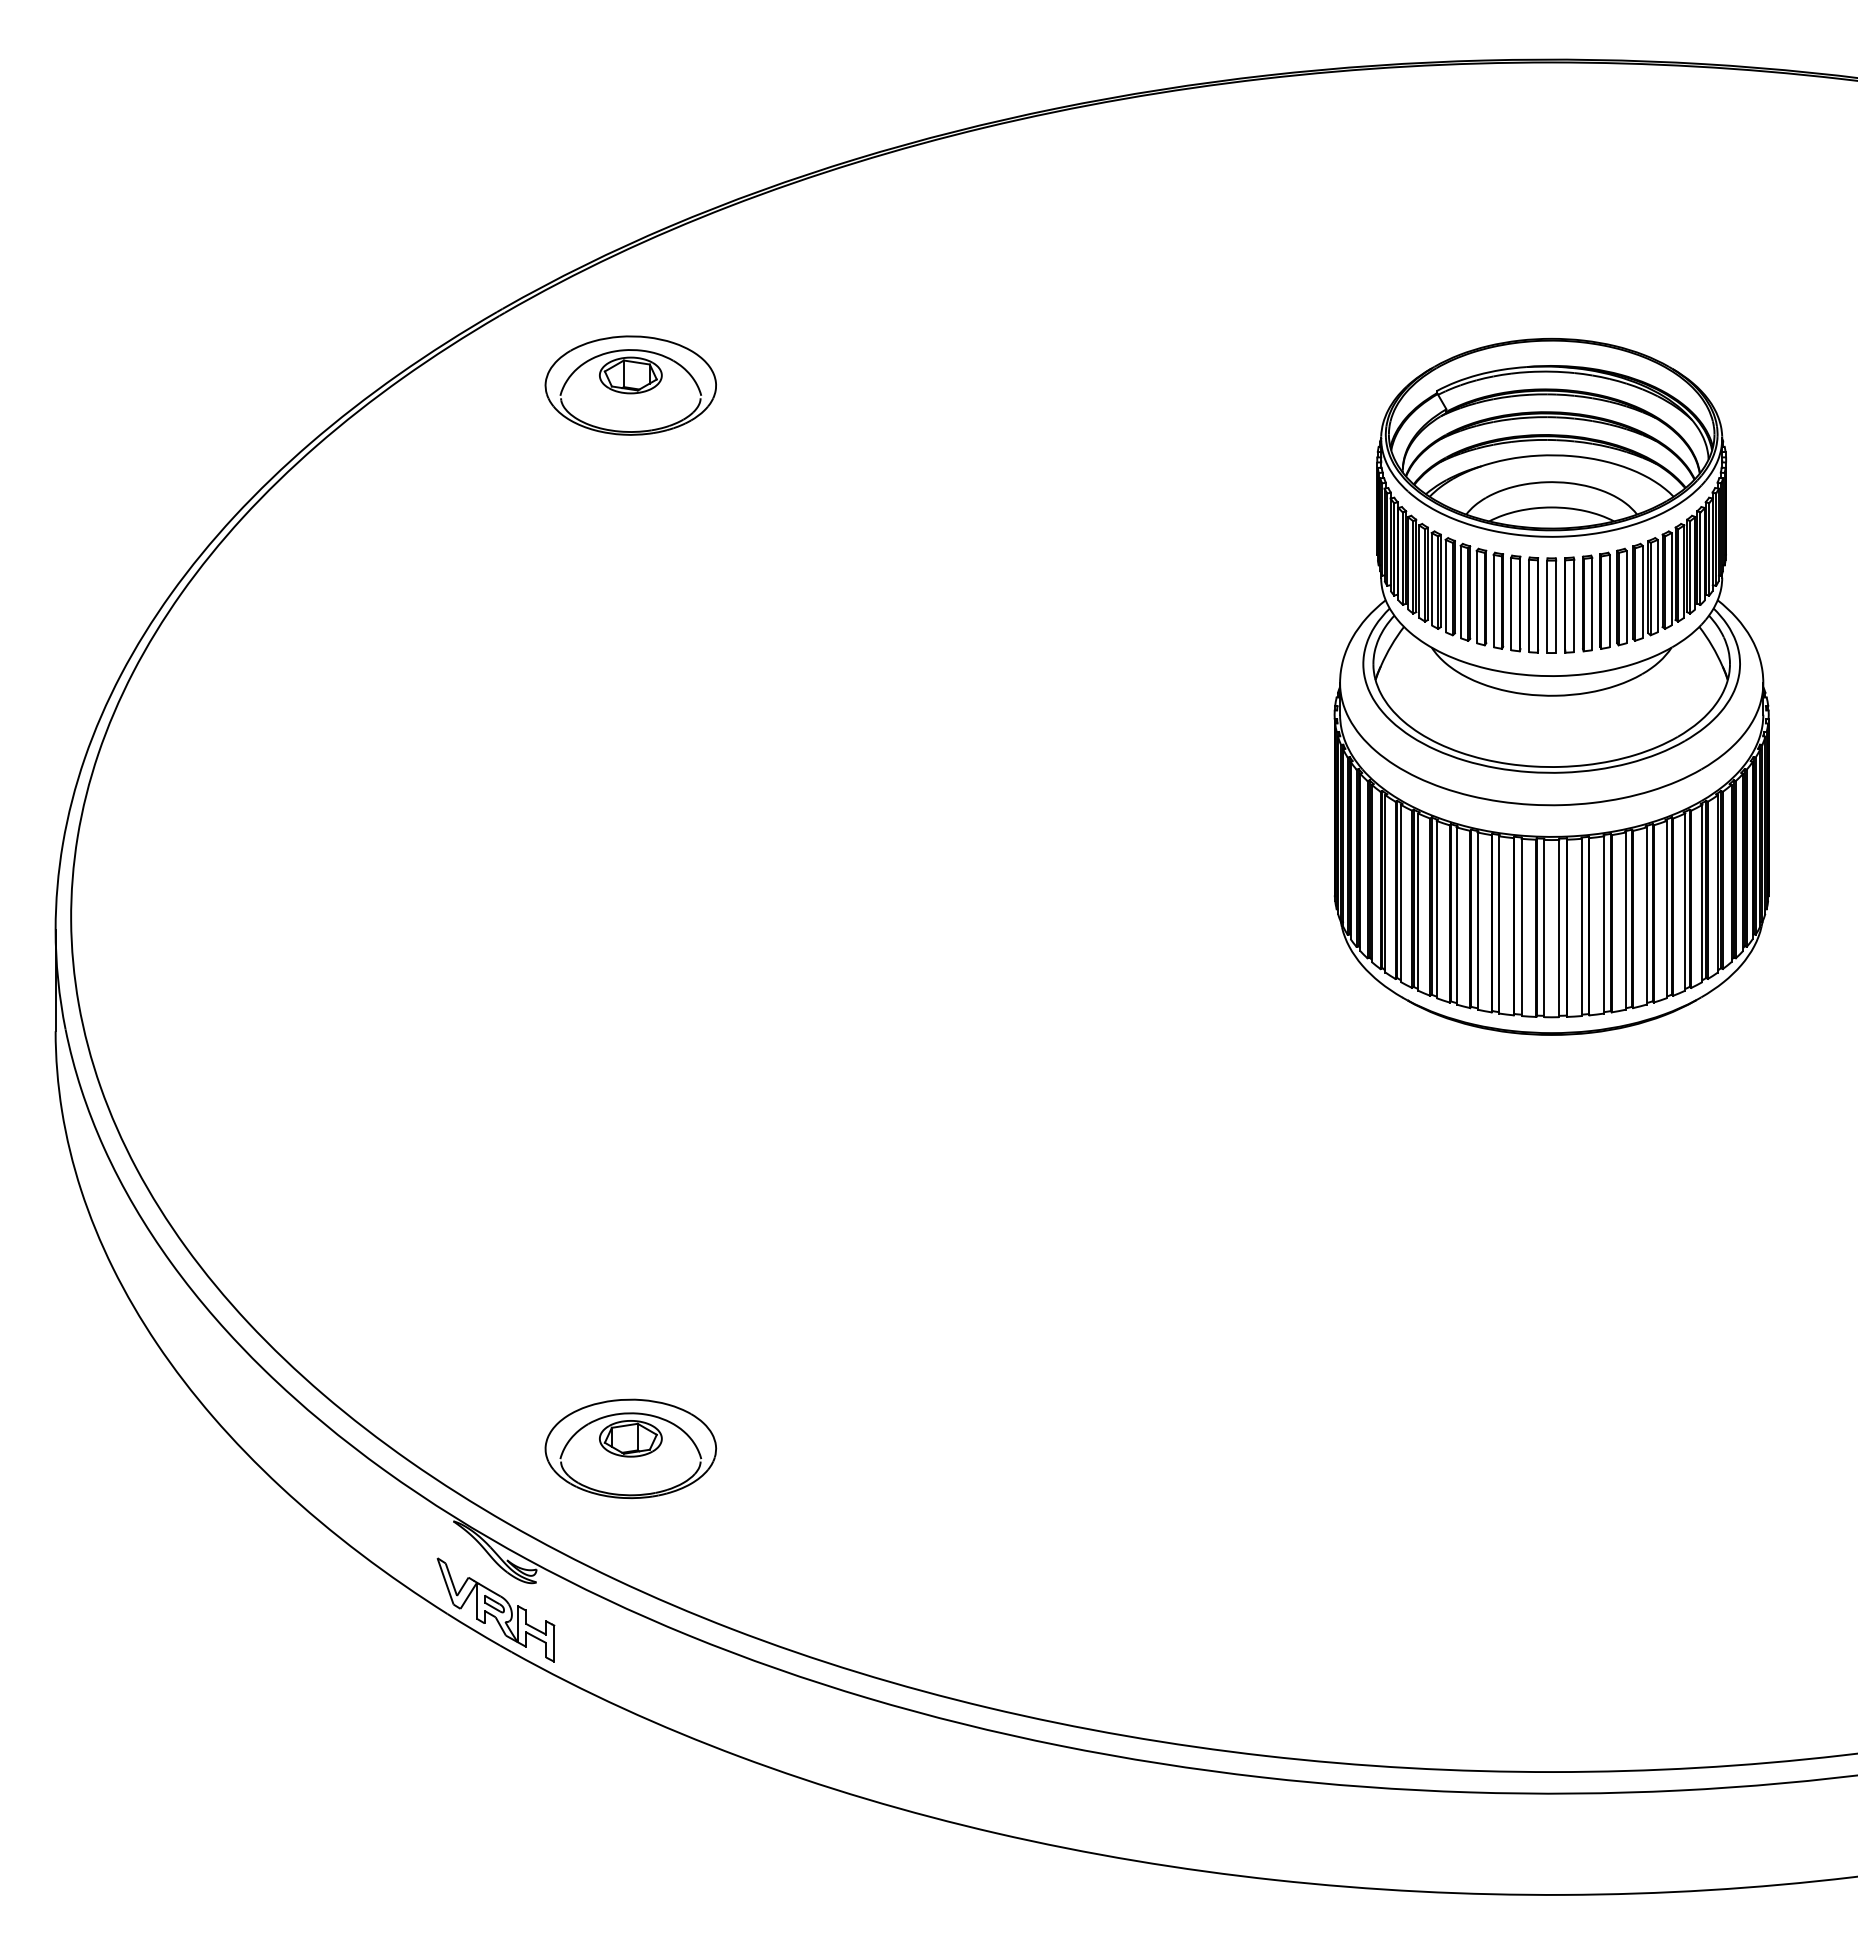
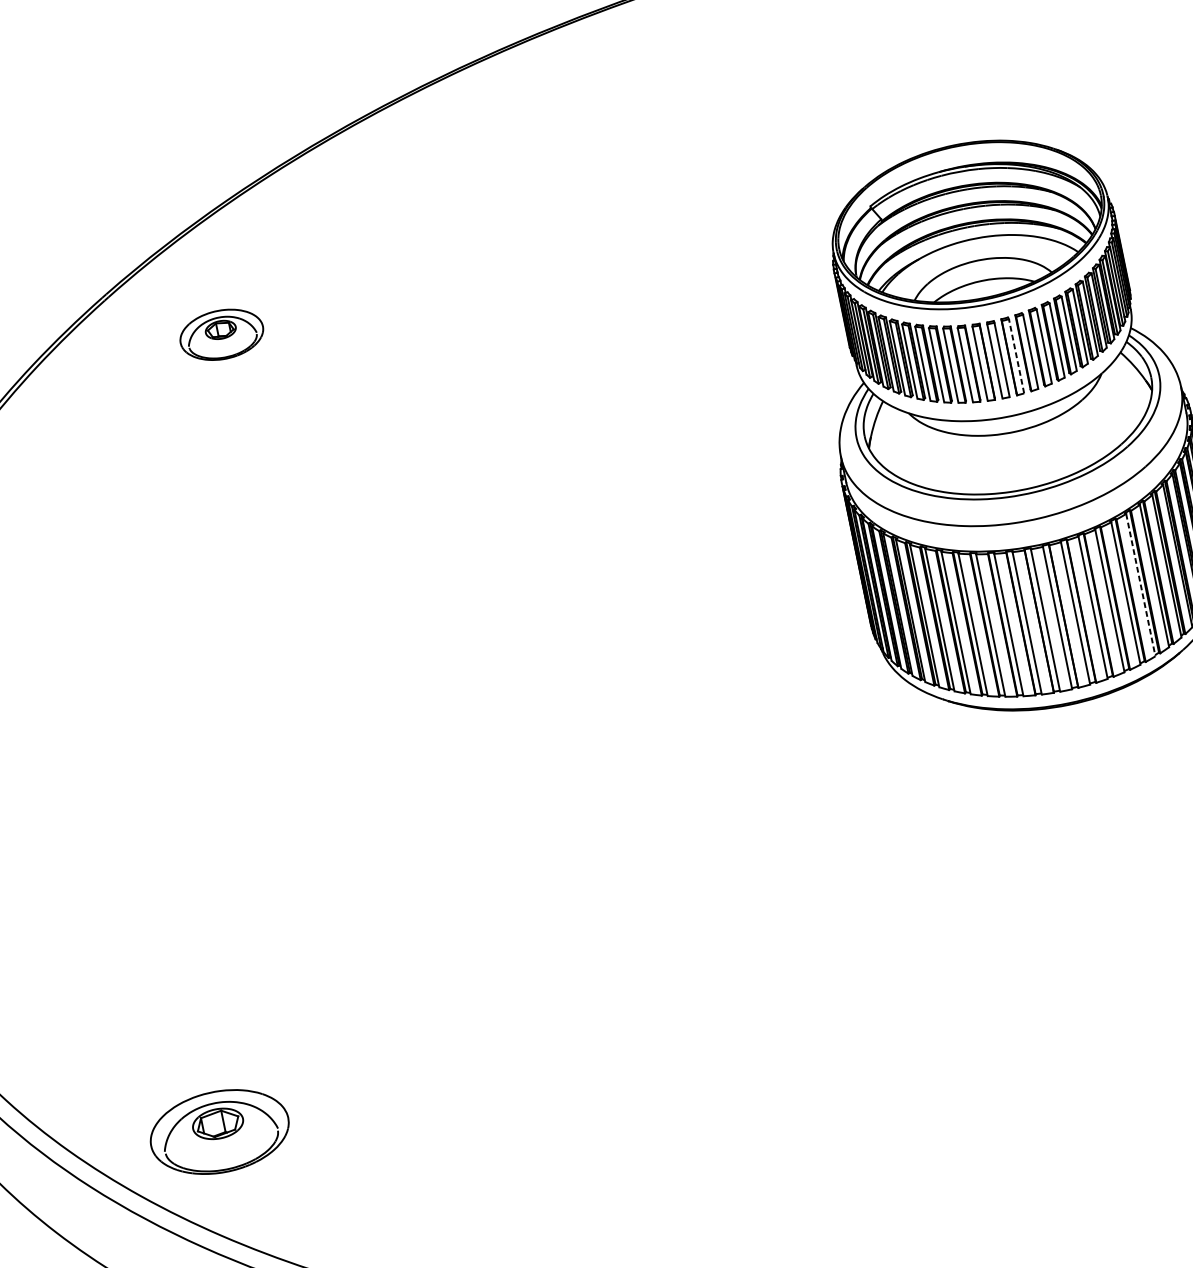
part: (630, 385) -> (221, 334), size x0.6
line: (1574, 605) -> (1016, 355), solid -> dashed
line: (1666, 909) -> (1140, 585), solid -> dashed
part: (630, 1448) -> (219, 1131), moved

